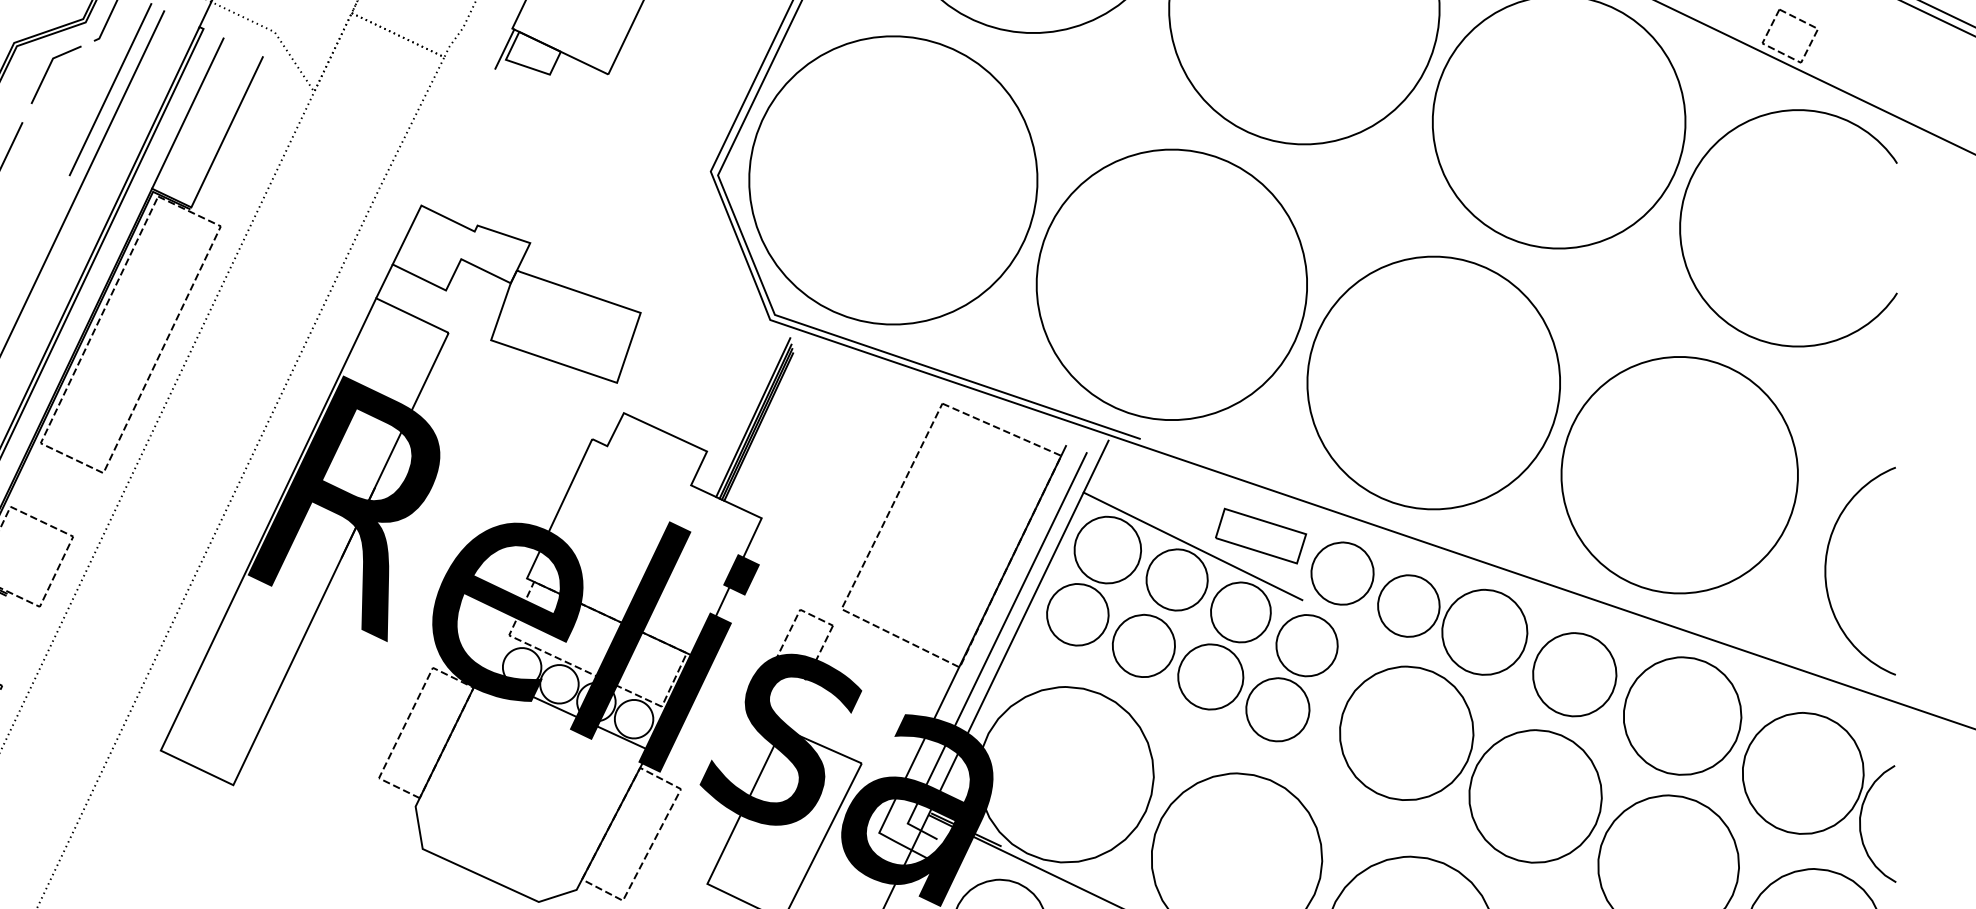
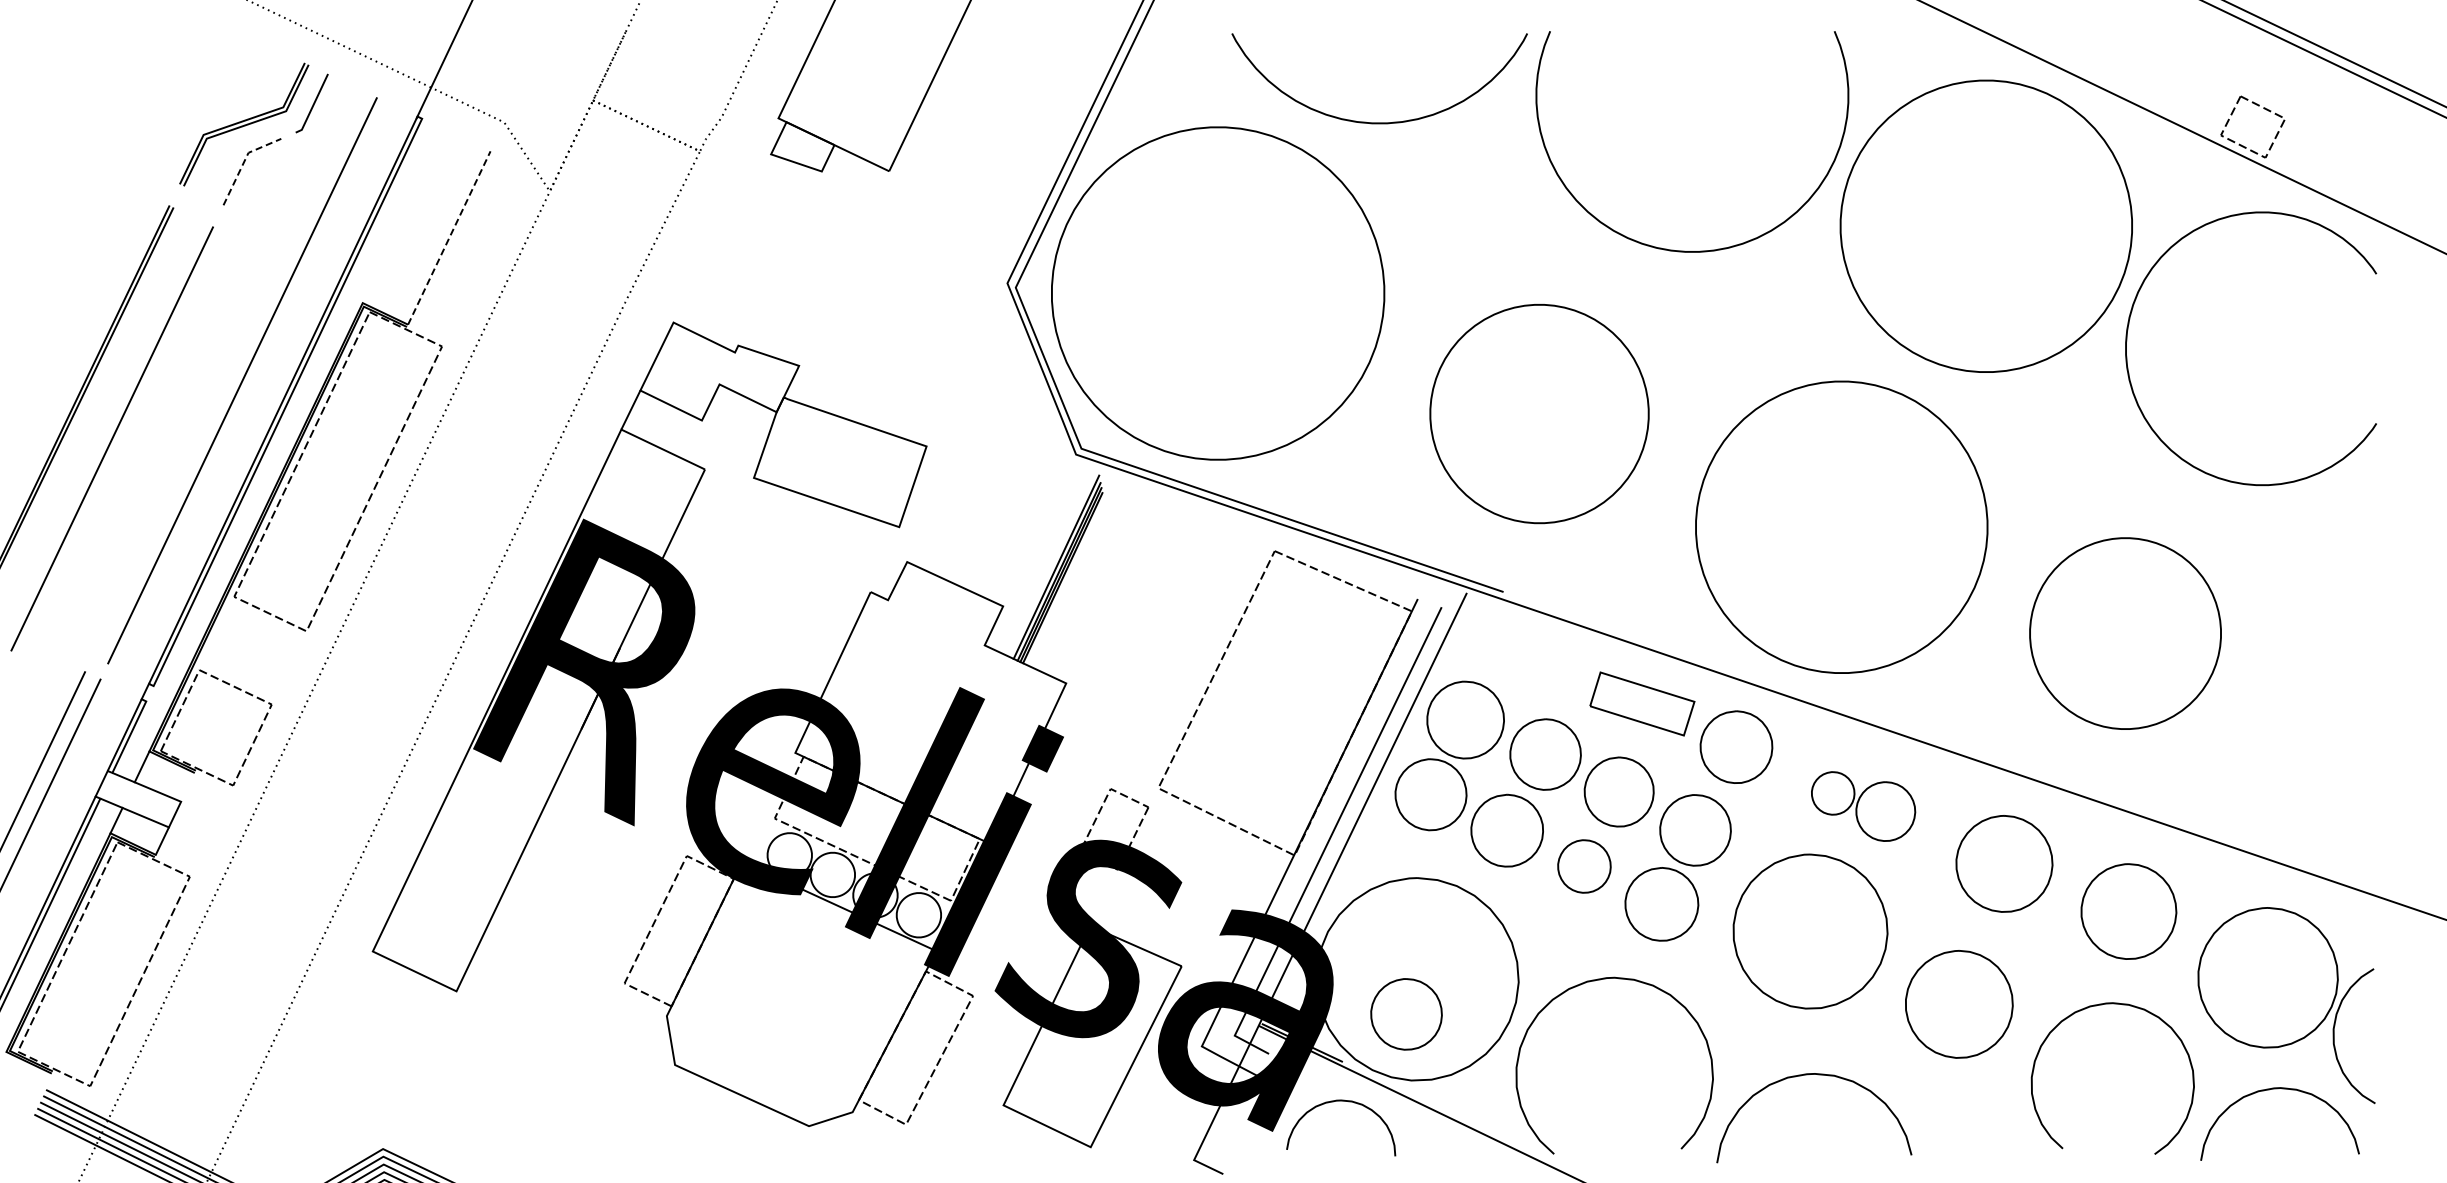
line: (504, 48) -> (769, 141), removed
line: (48, 66) -> (243, 162), solid -> dashed
line: (110, 89) -> (314, 188), removed
line: (187, 113) -> (403, 216), removed
line: (227, 132) -> (449, 238), solid -> dashed
part: (1171, 284) -> (1539, 413), size x0.7
part: (1679, 475) -> (2125, 633), size x0.7
line: (1192, 546) -> (1563, 715), removed
curve: (1826, 571) -> (2294, 744), removed
part: (1452, 624) -> (1863, 806), size x0.6
part: (1210, 676) -> (1584, 866), size x0.7
part: (1682, 715) -> (2128, 911), size x0.7
part: (1535, 796) -> (1959, 1004), size x0.7
part: (1056, 805) -> (1406, 1014), added

